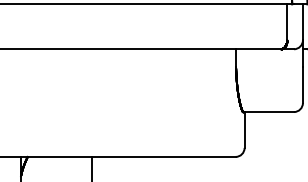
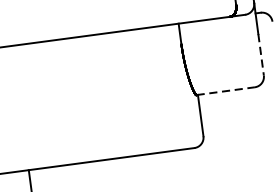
line: (302, 85) -> (260, 55), solid -> dashed
line: (269, 112) -> (226, 91), solid -> dashed

